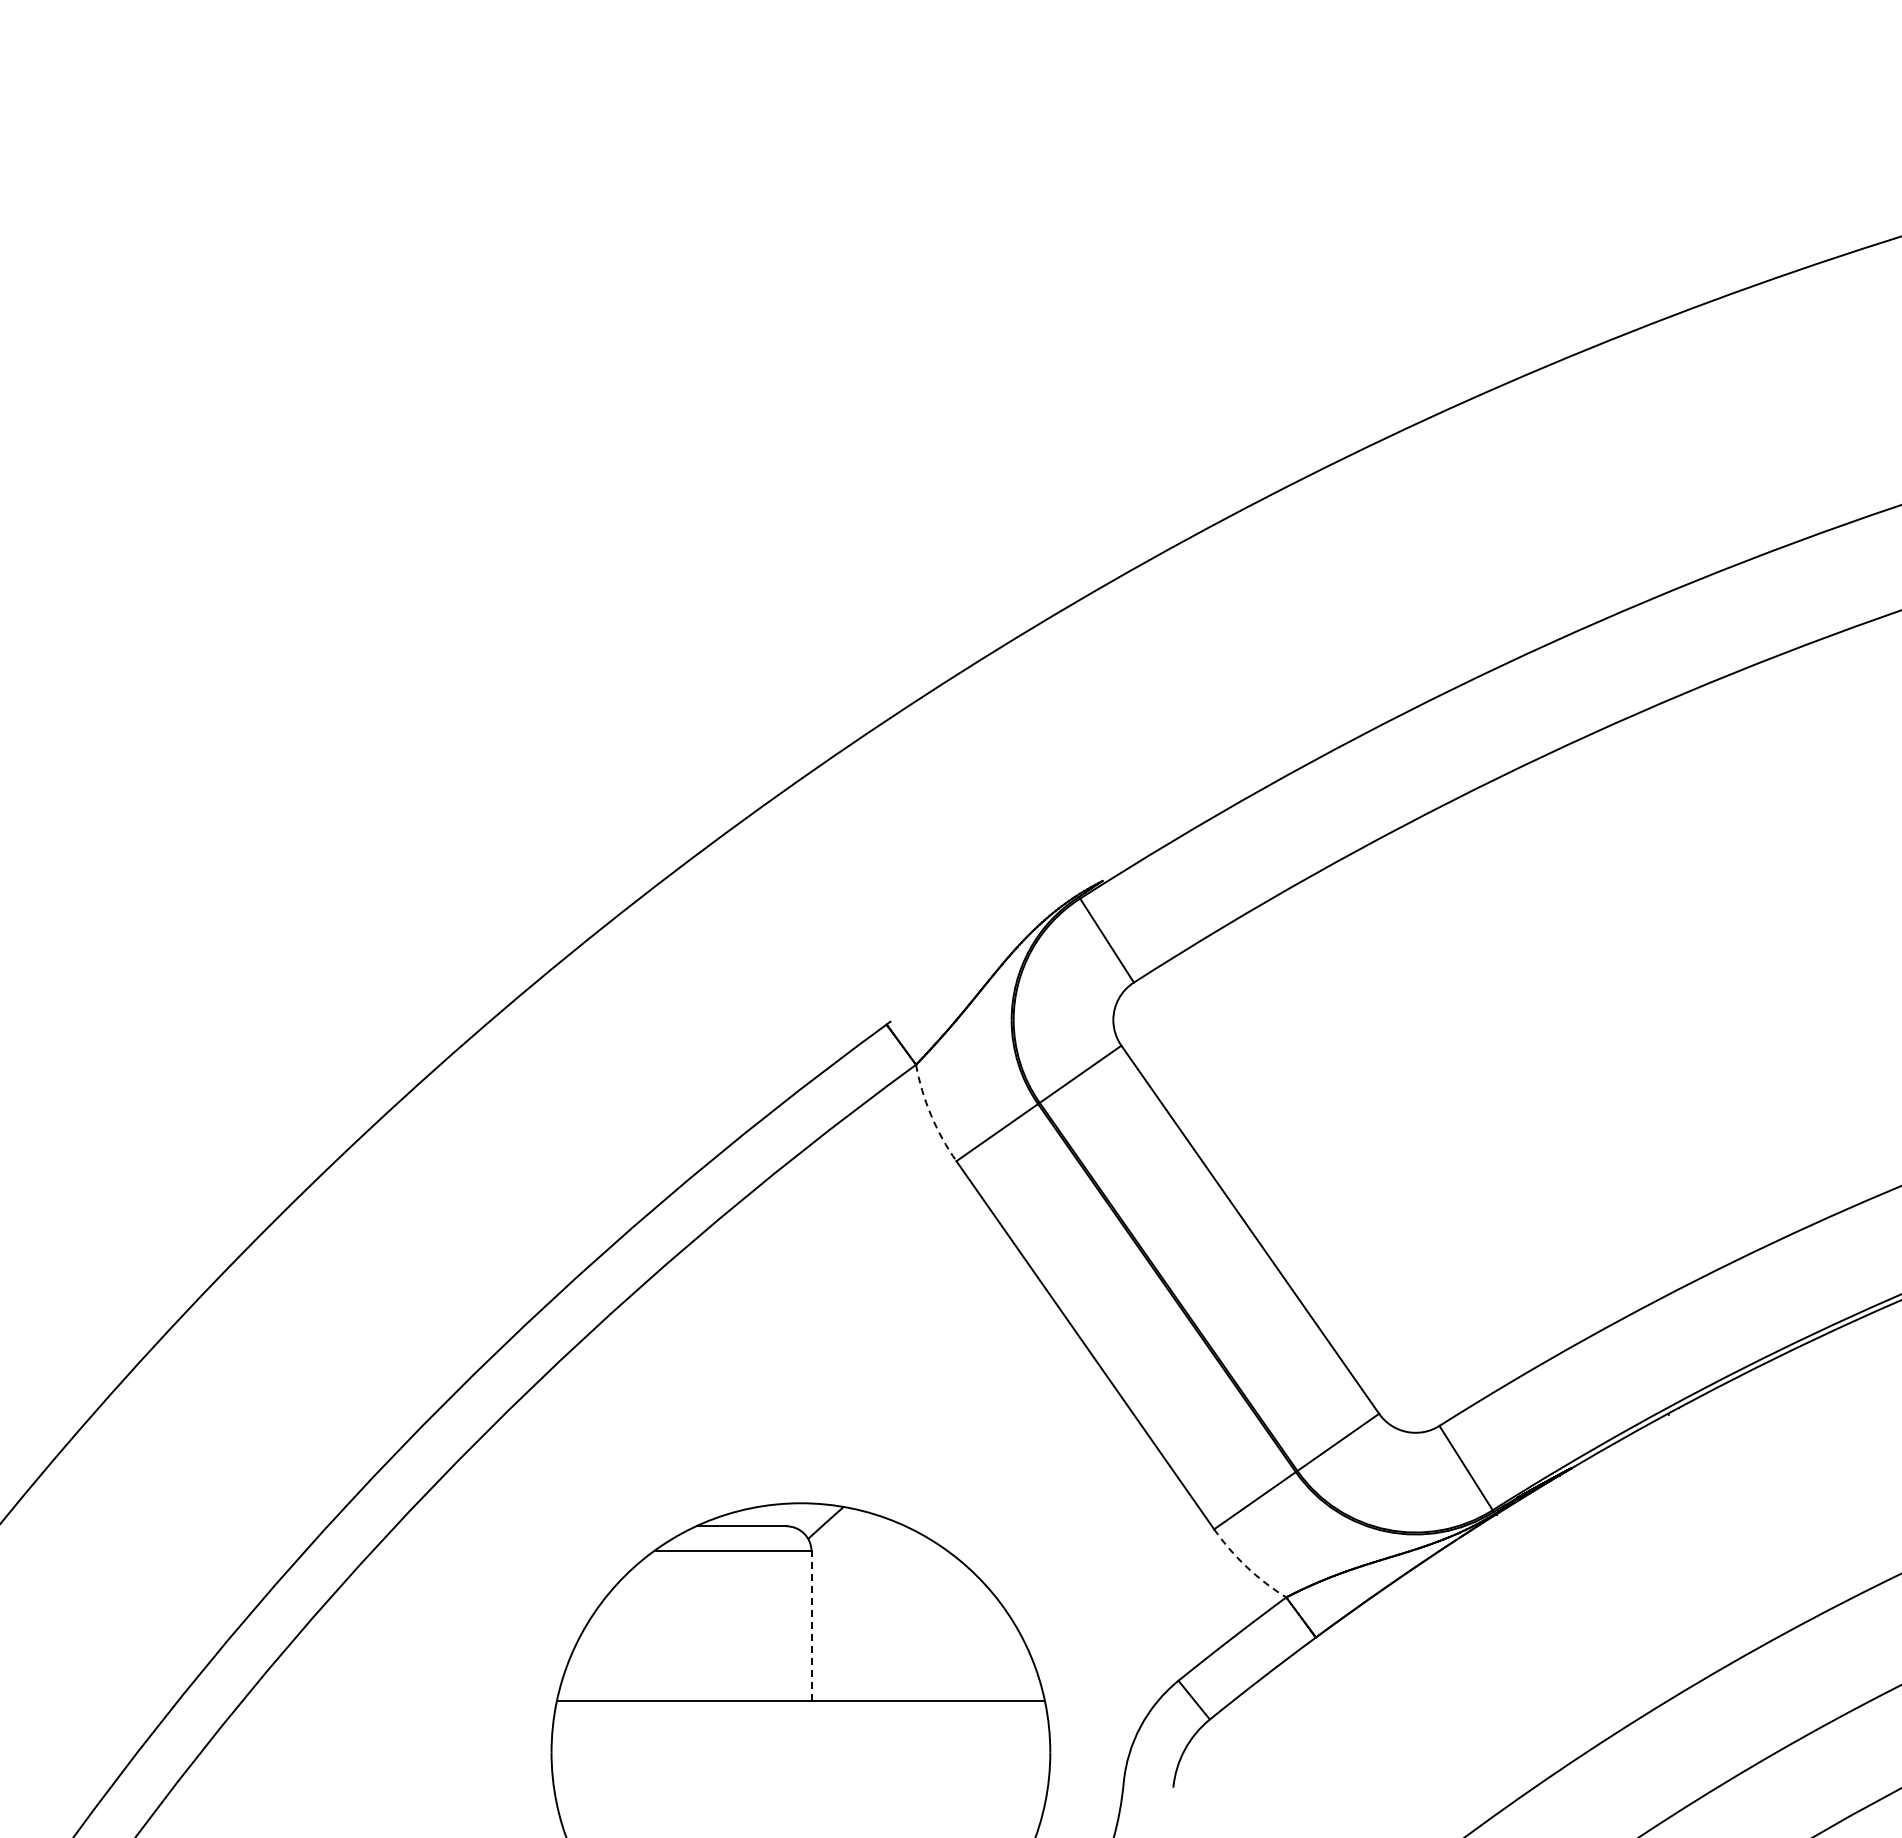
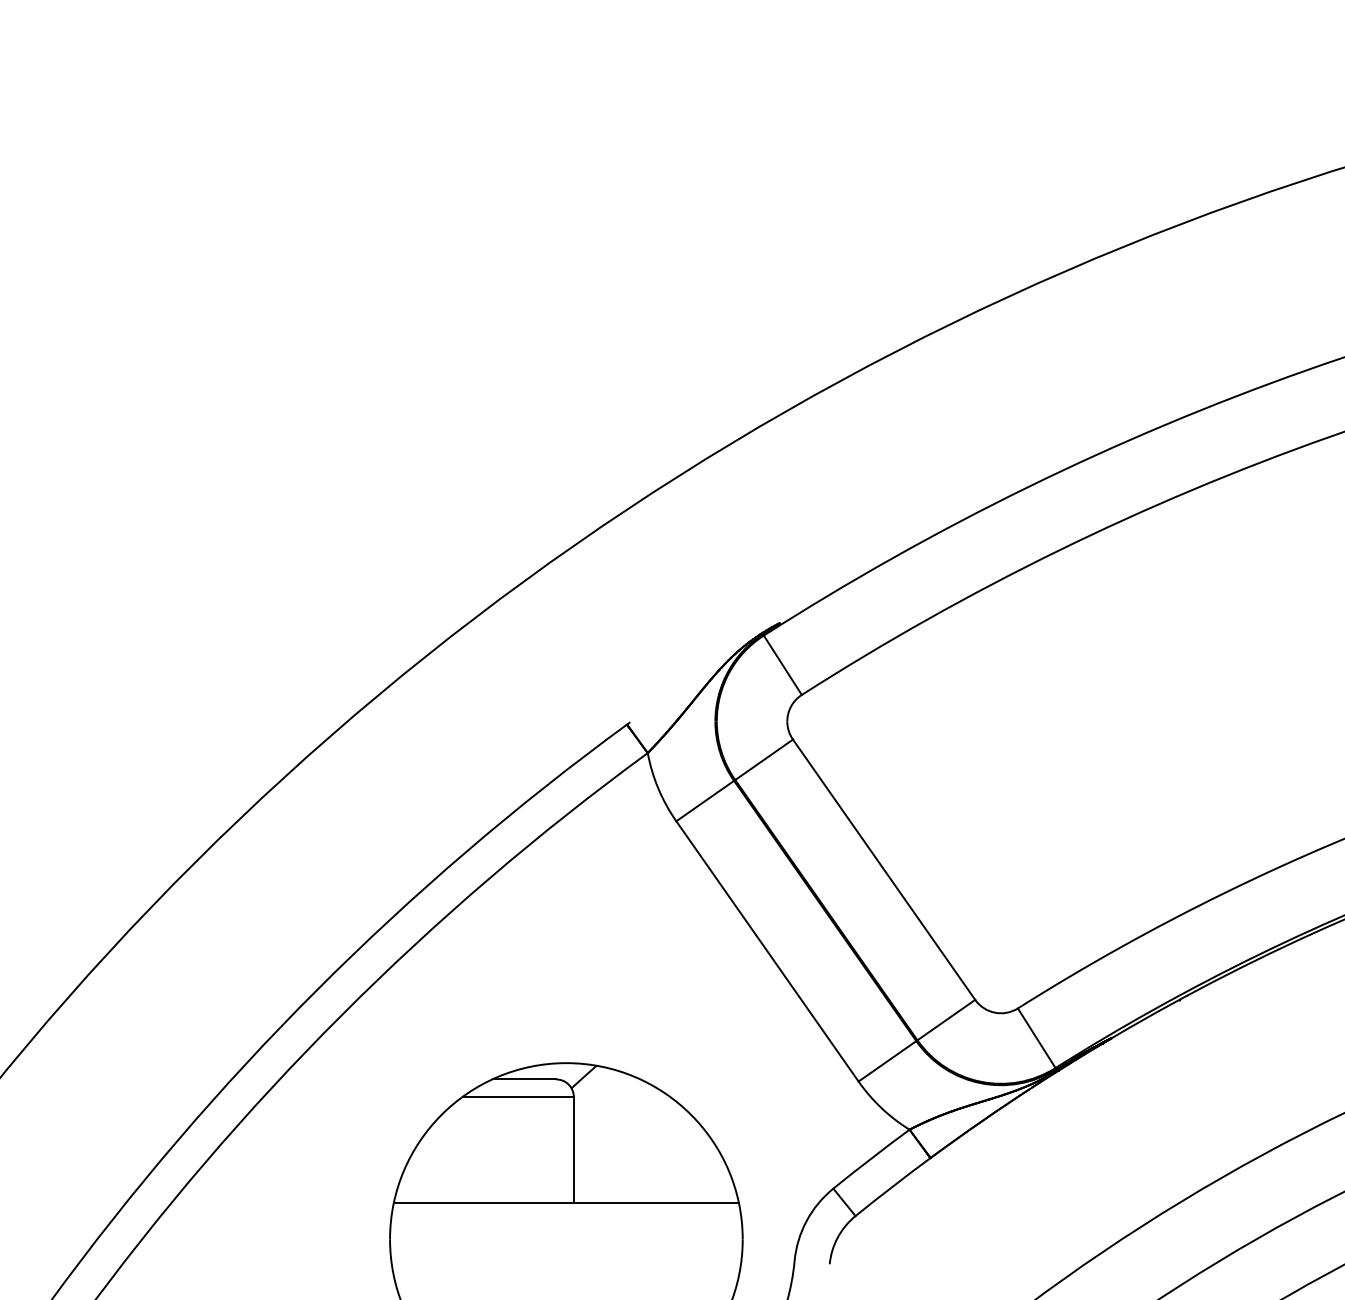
arc: (931, 1115) -> (658, 788), dashed -> solid
arc: (1246, 1567) -> (881, 1108), dashed -> solid
line: (811, 1626) -> (573, 1150), dashed -> solid

